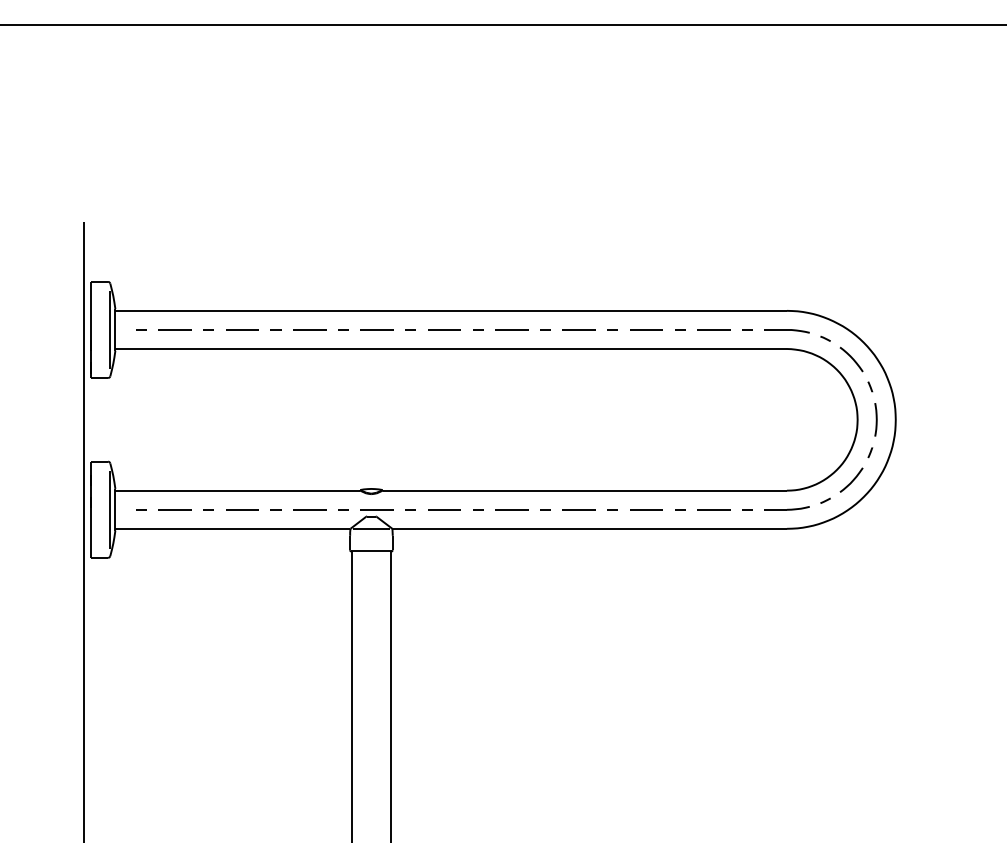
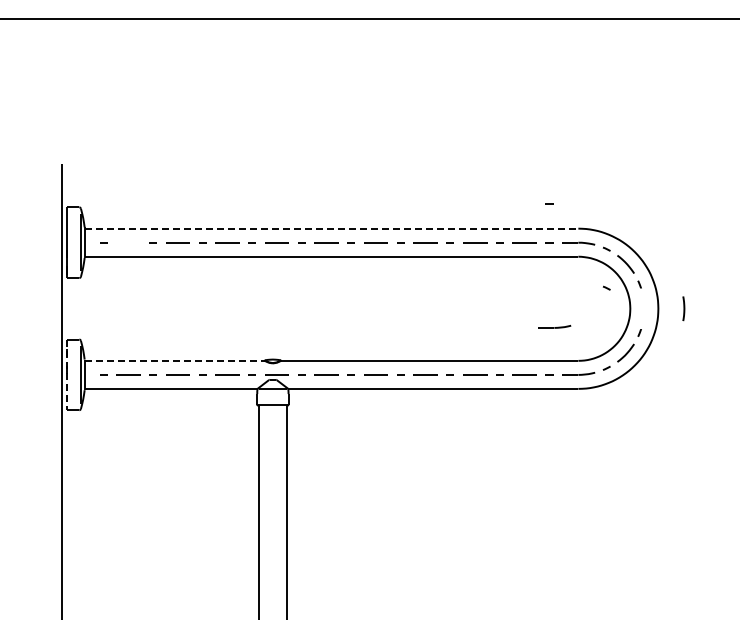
line: (747, 276) -> (549, 203), added
line: (451, 310) -> (331, 228), solid -> dashed
line: (174, 329) -> (128, 242), removed
line: (825, 390) -> (606, 287), added
line: (875, 419) -> (683, 308), moved
part: (754, 443) -> (554, 326), added
line: (237, 490) -> (174, 360), solid -> dashed
line: (90, 510) -> (66, 375), solid -> dashed

